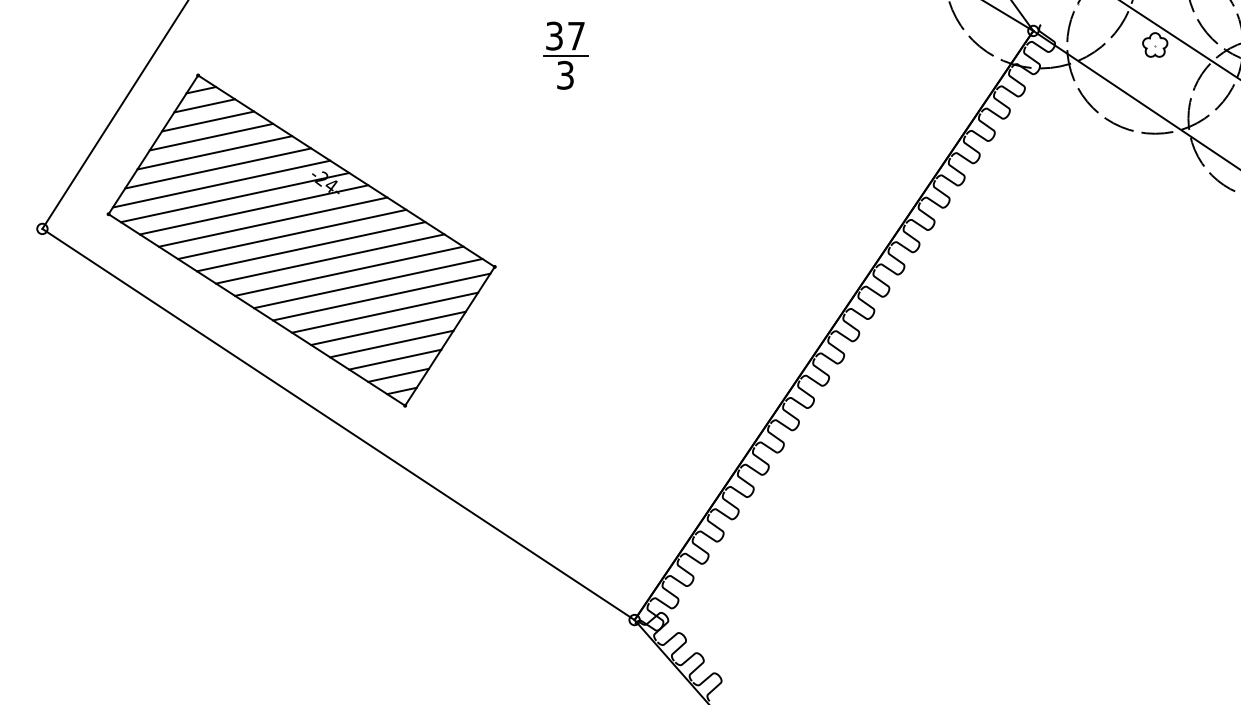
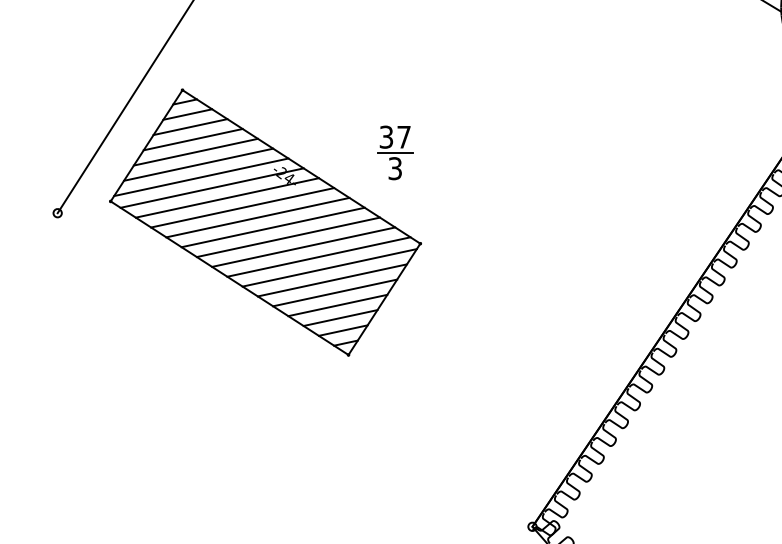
part: (565, 55) -> (395, 152), moved
line: (338, 424) -> (295, 370), removed

